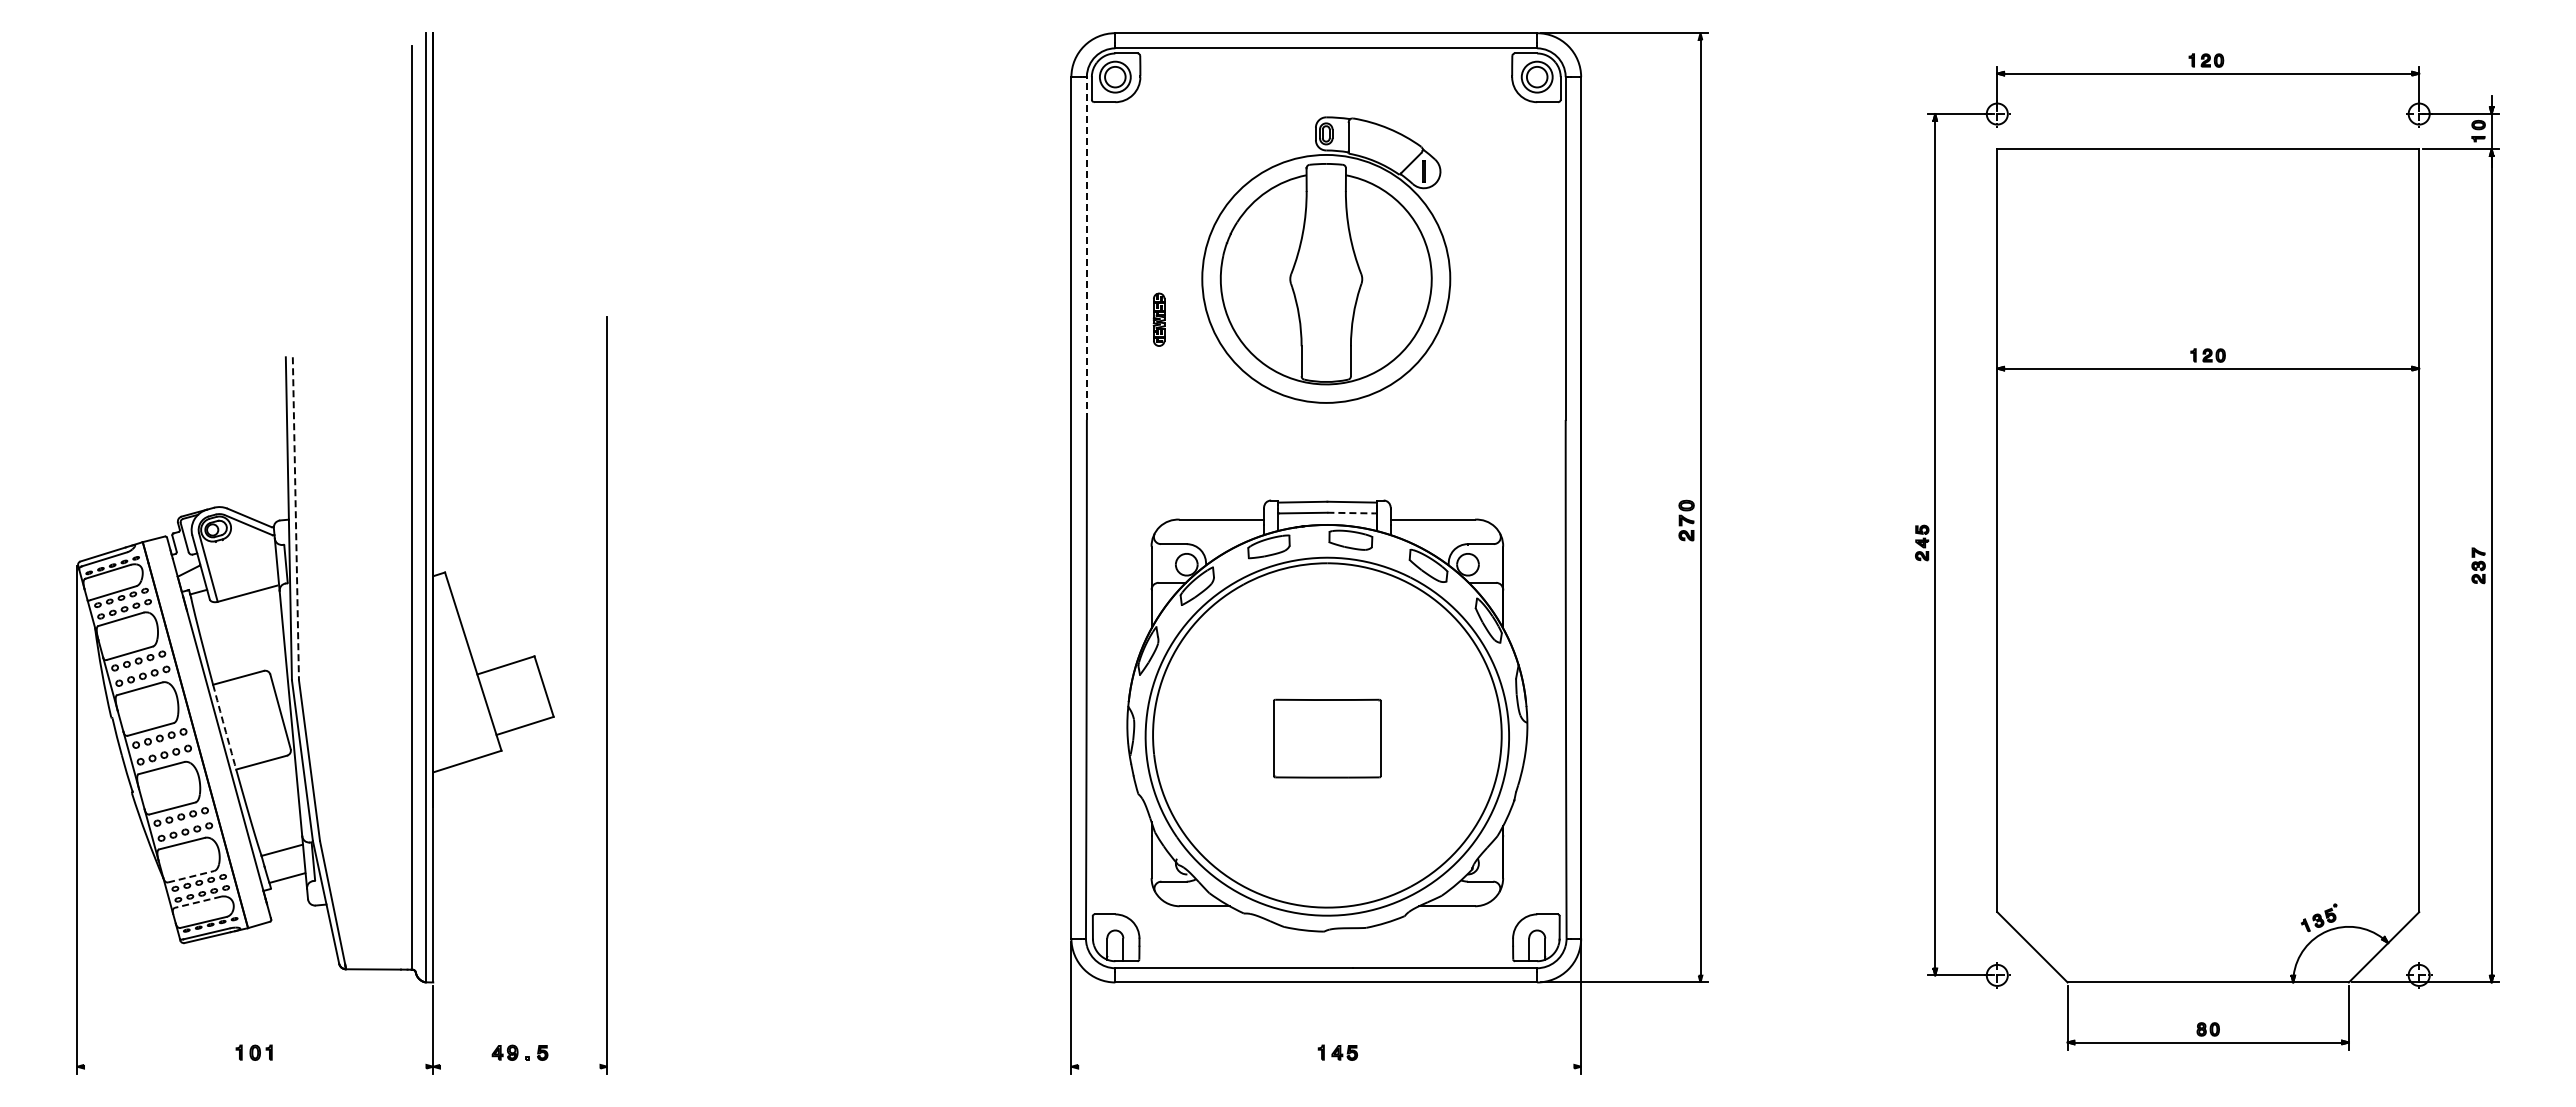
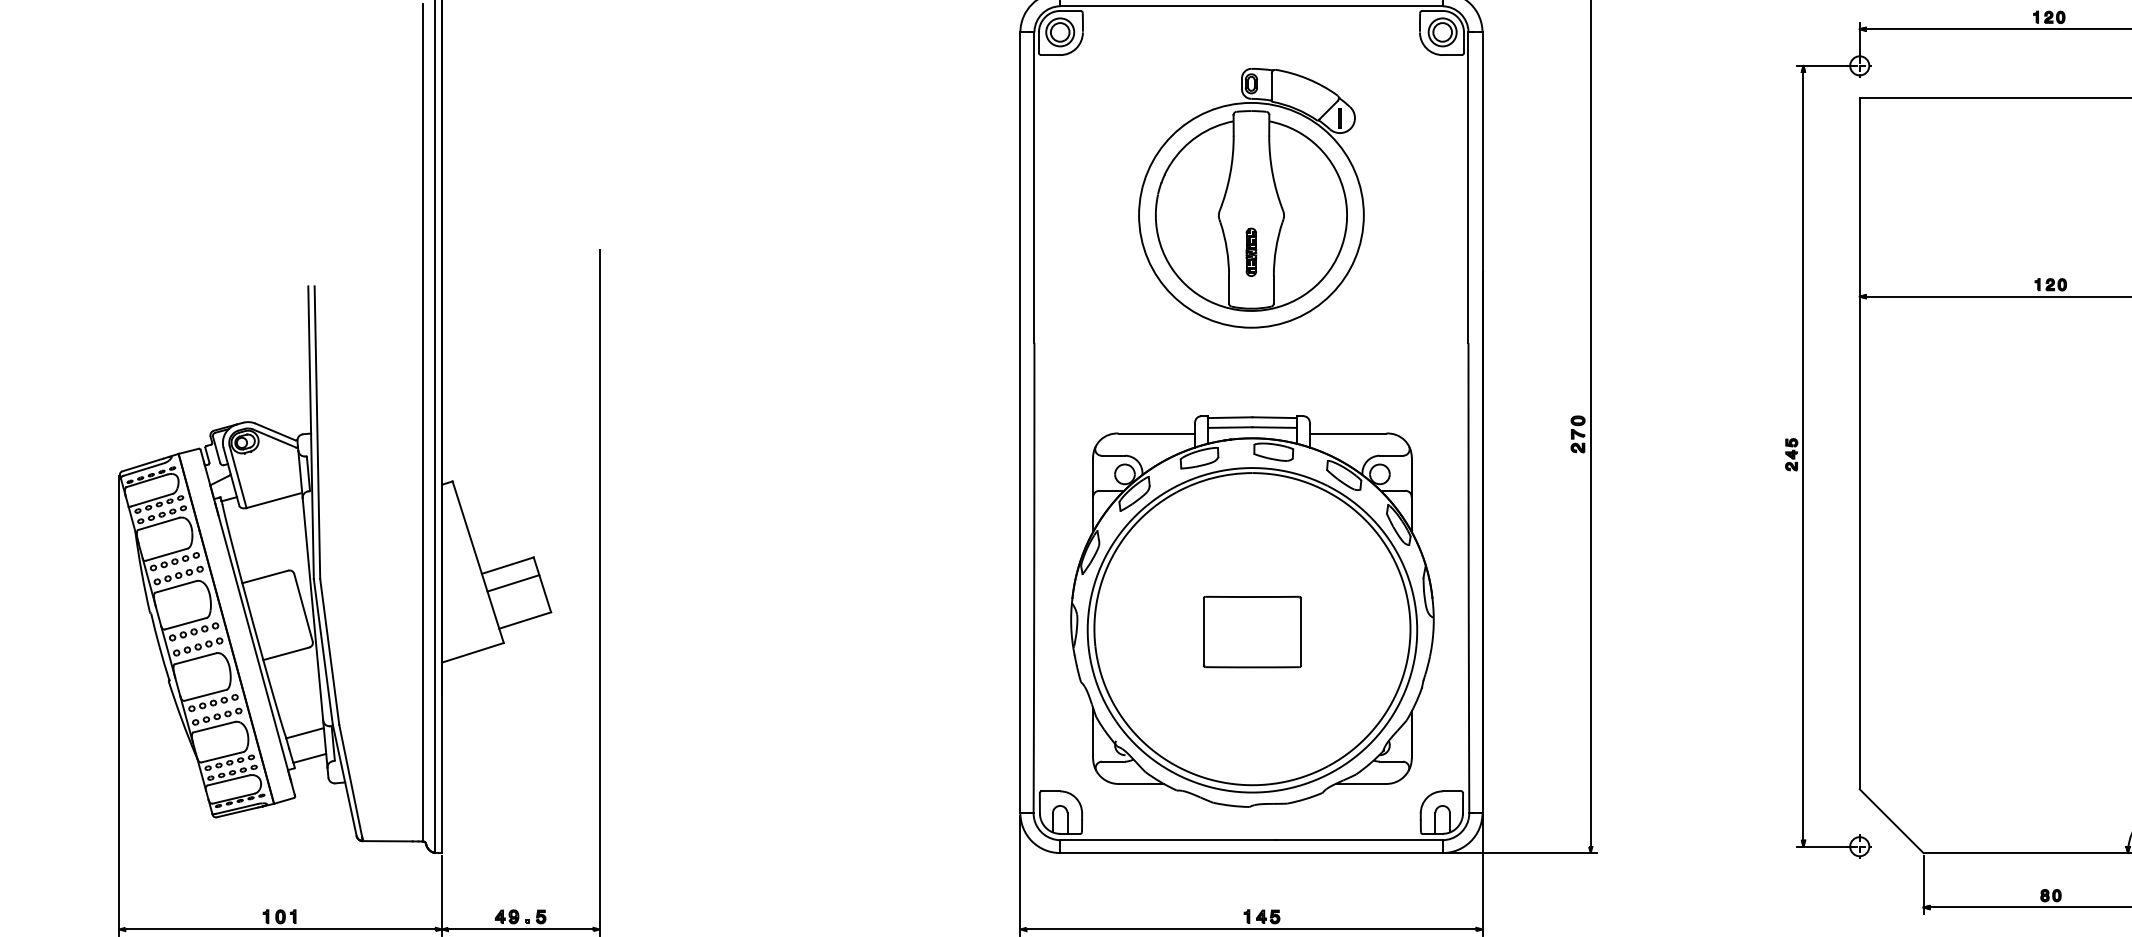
line: (1086, 248) -> (1034, 187), dashed -> solid
part: (1158, 319) -> (1250, 252), moved
line: (1351, 513) -> (1274, 427), dashed -> solid
line: (295, 519) -> (317, 433), dashed -> solid
line: (511, 684) -> (512, 582), added
arc: (224, 727) -> (252, 621), dashed -> solid
line: (191, 876) -> (222, 757), dashed -> solid
line: (198, 902) -> (229, 780), dashed -> solid
line: (255, 1066) -> (280, 929), added
line: (520, 1066) -> (521, 929), added
line: (1326, 1066) -> (1251, 929), added

